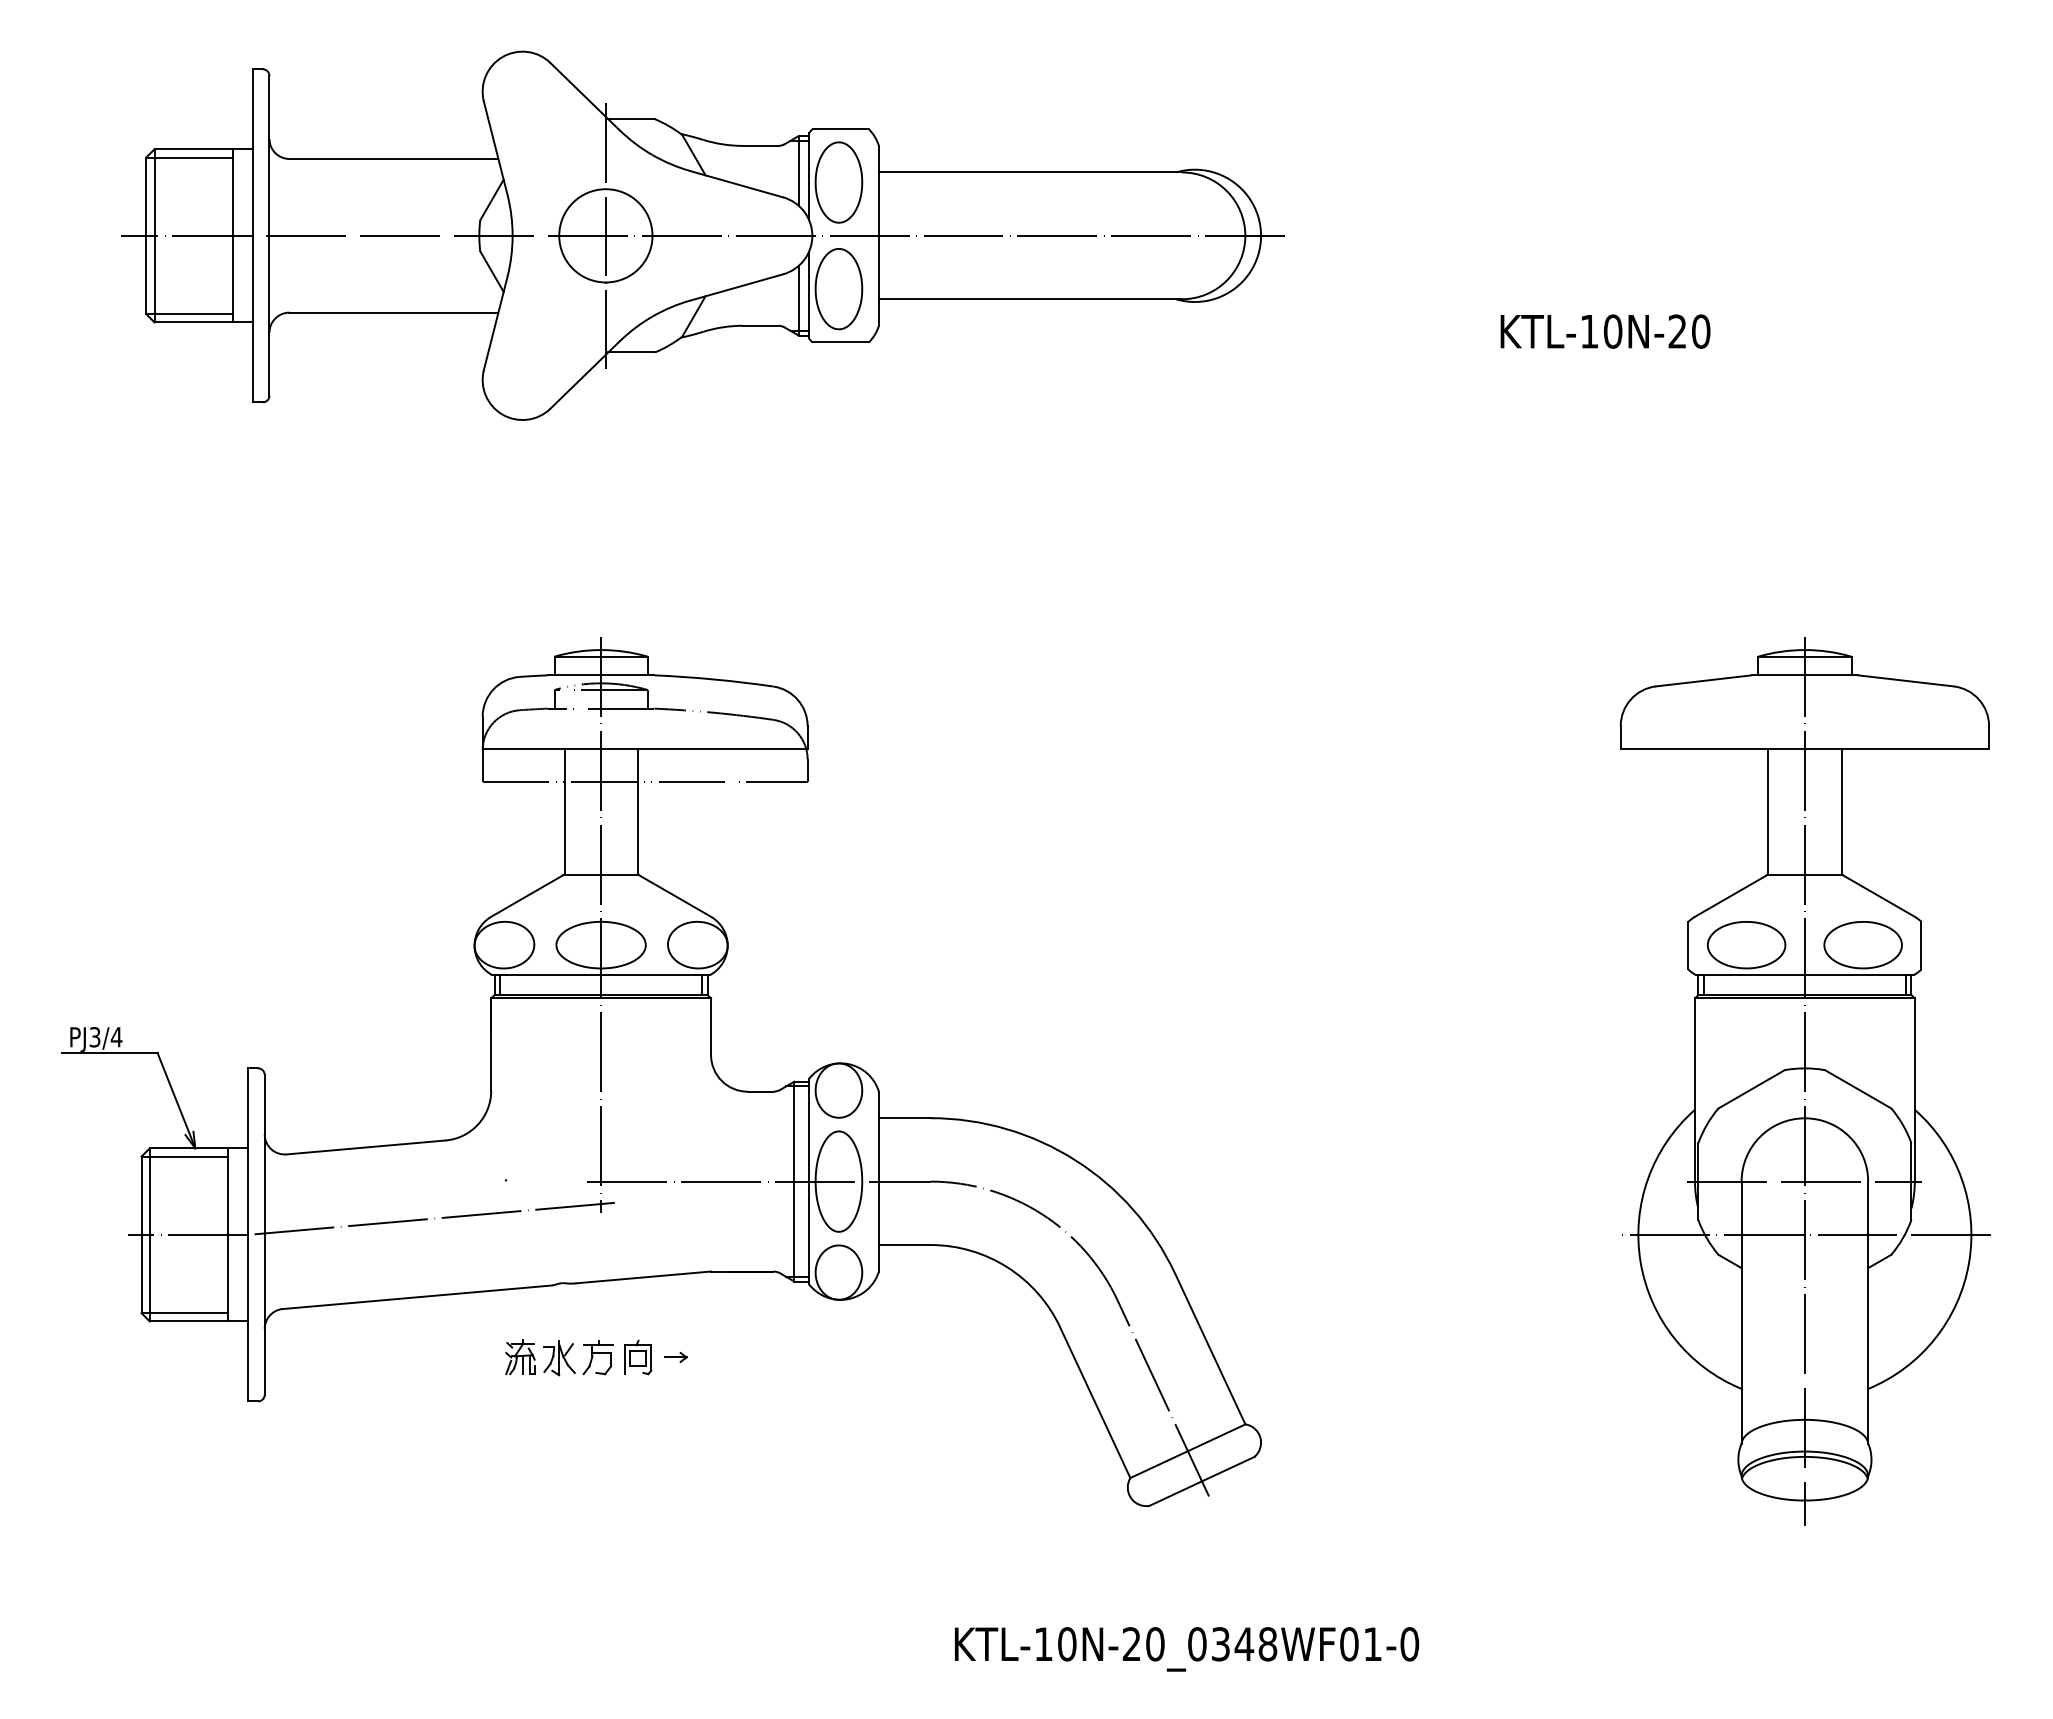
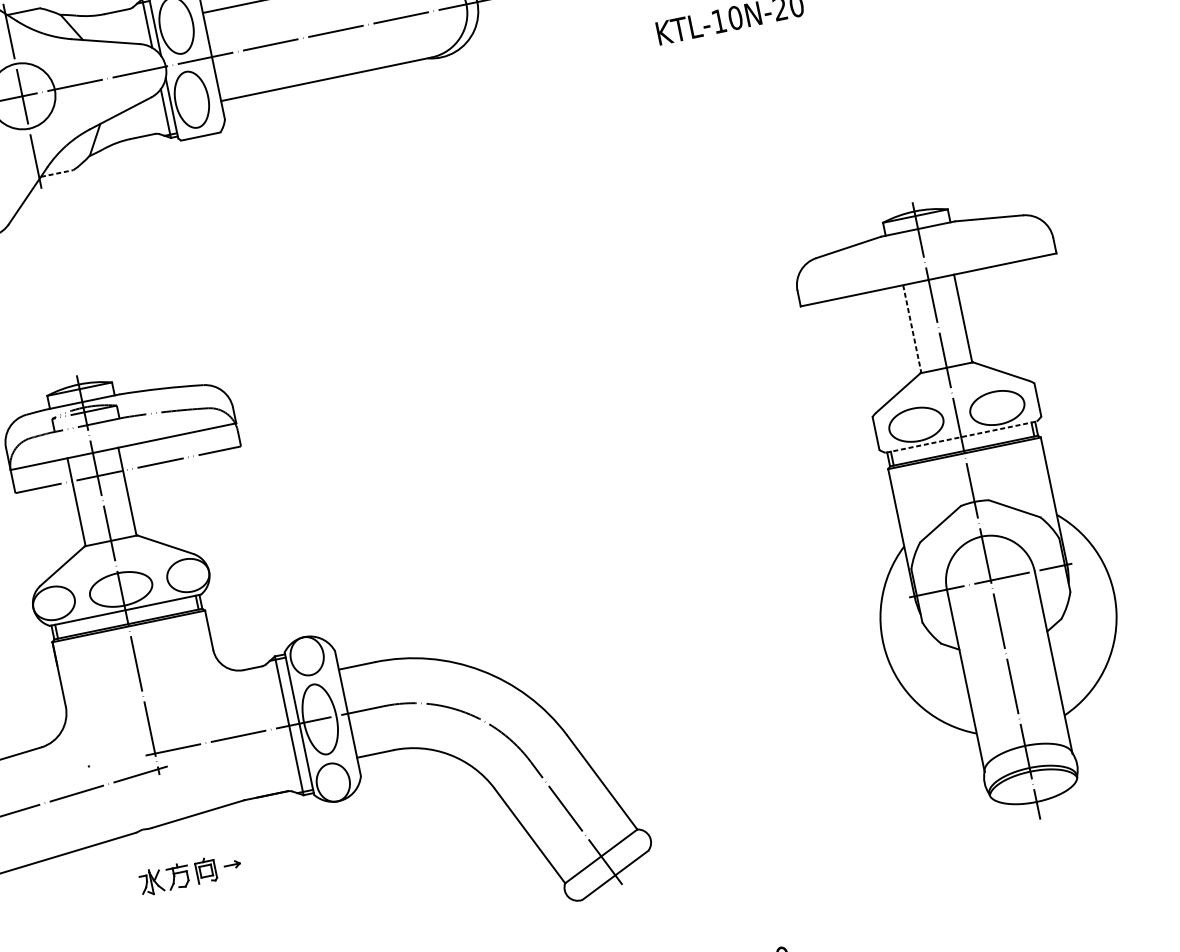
line: (632, 352) -> (57, 173), solid -> dashed
line: (1768, 812) -> (912, 329), solid -> dashed
line: (1804, 975) -> (960, 437), solid -> dashed
line: (1804, 1234) -> (998, 617), removed
part: (520, 1357) -> (124, 887), removed

